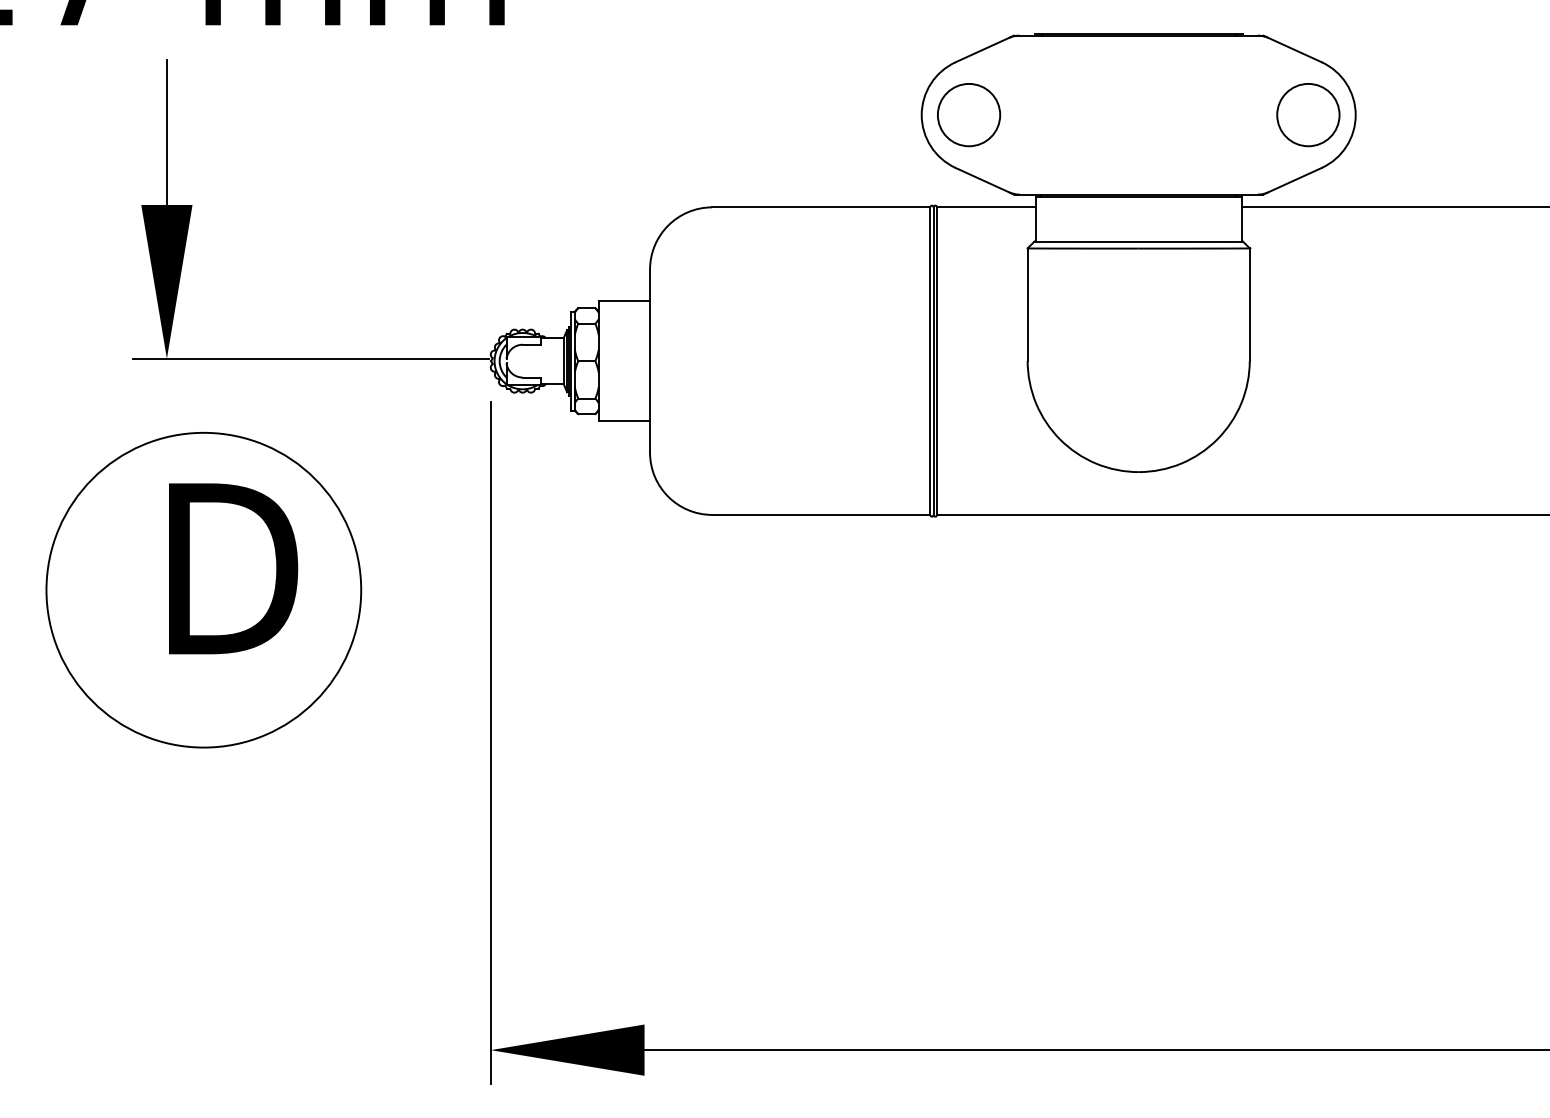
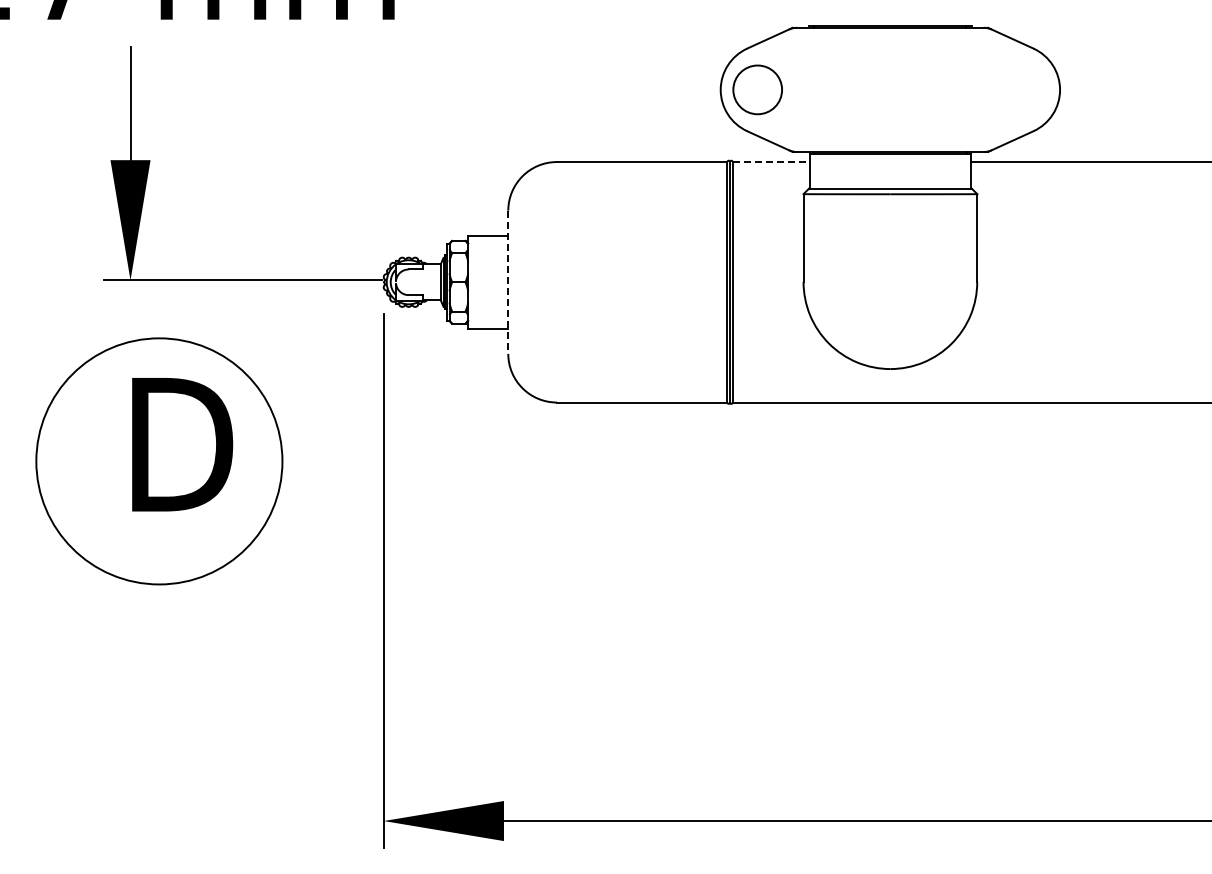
circle: (1307, 114) -> (1022, 89), removed
line: (986, 207) -> (771, 162), solid -> dashed
line: (650, 361) -> (508, 282), solid -> dashed

